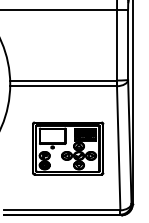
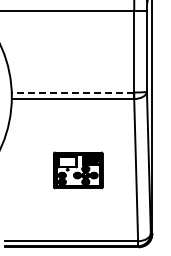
line: (63, 80) -> (72, 92), solid -> dashed
part: (68, 148) -> (78, 170), size x0.6

